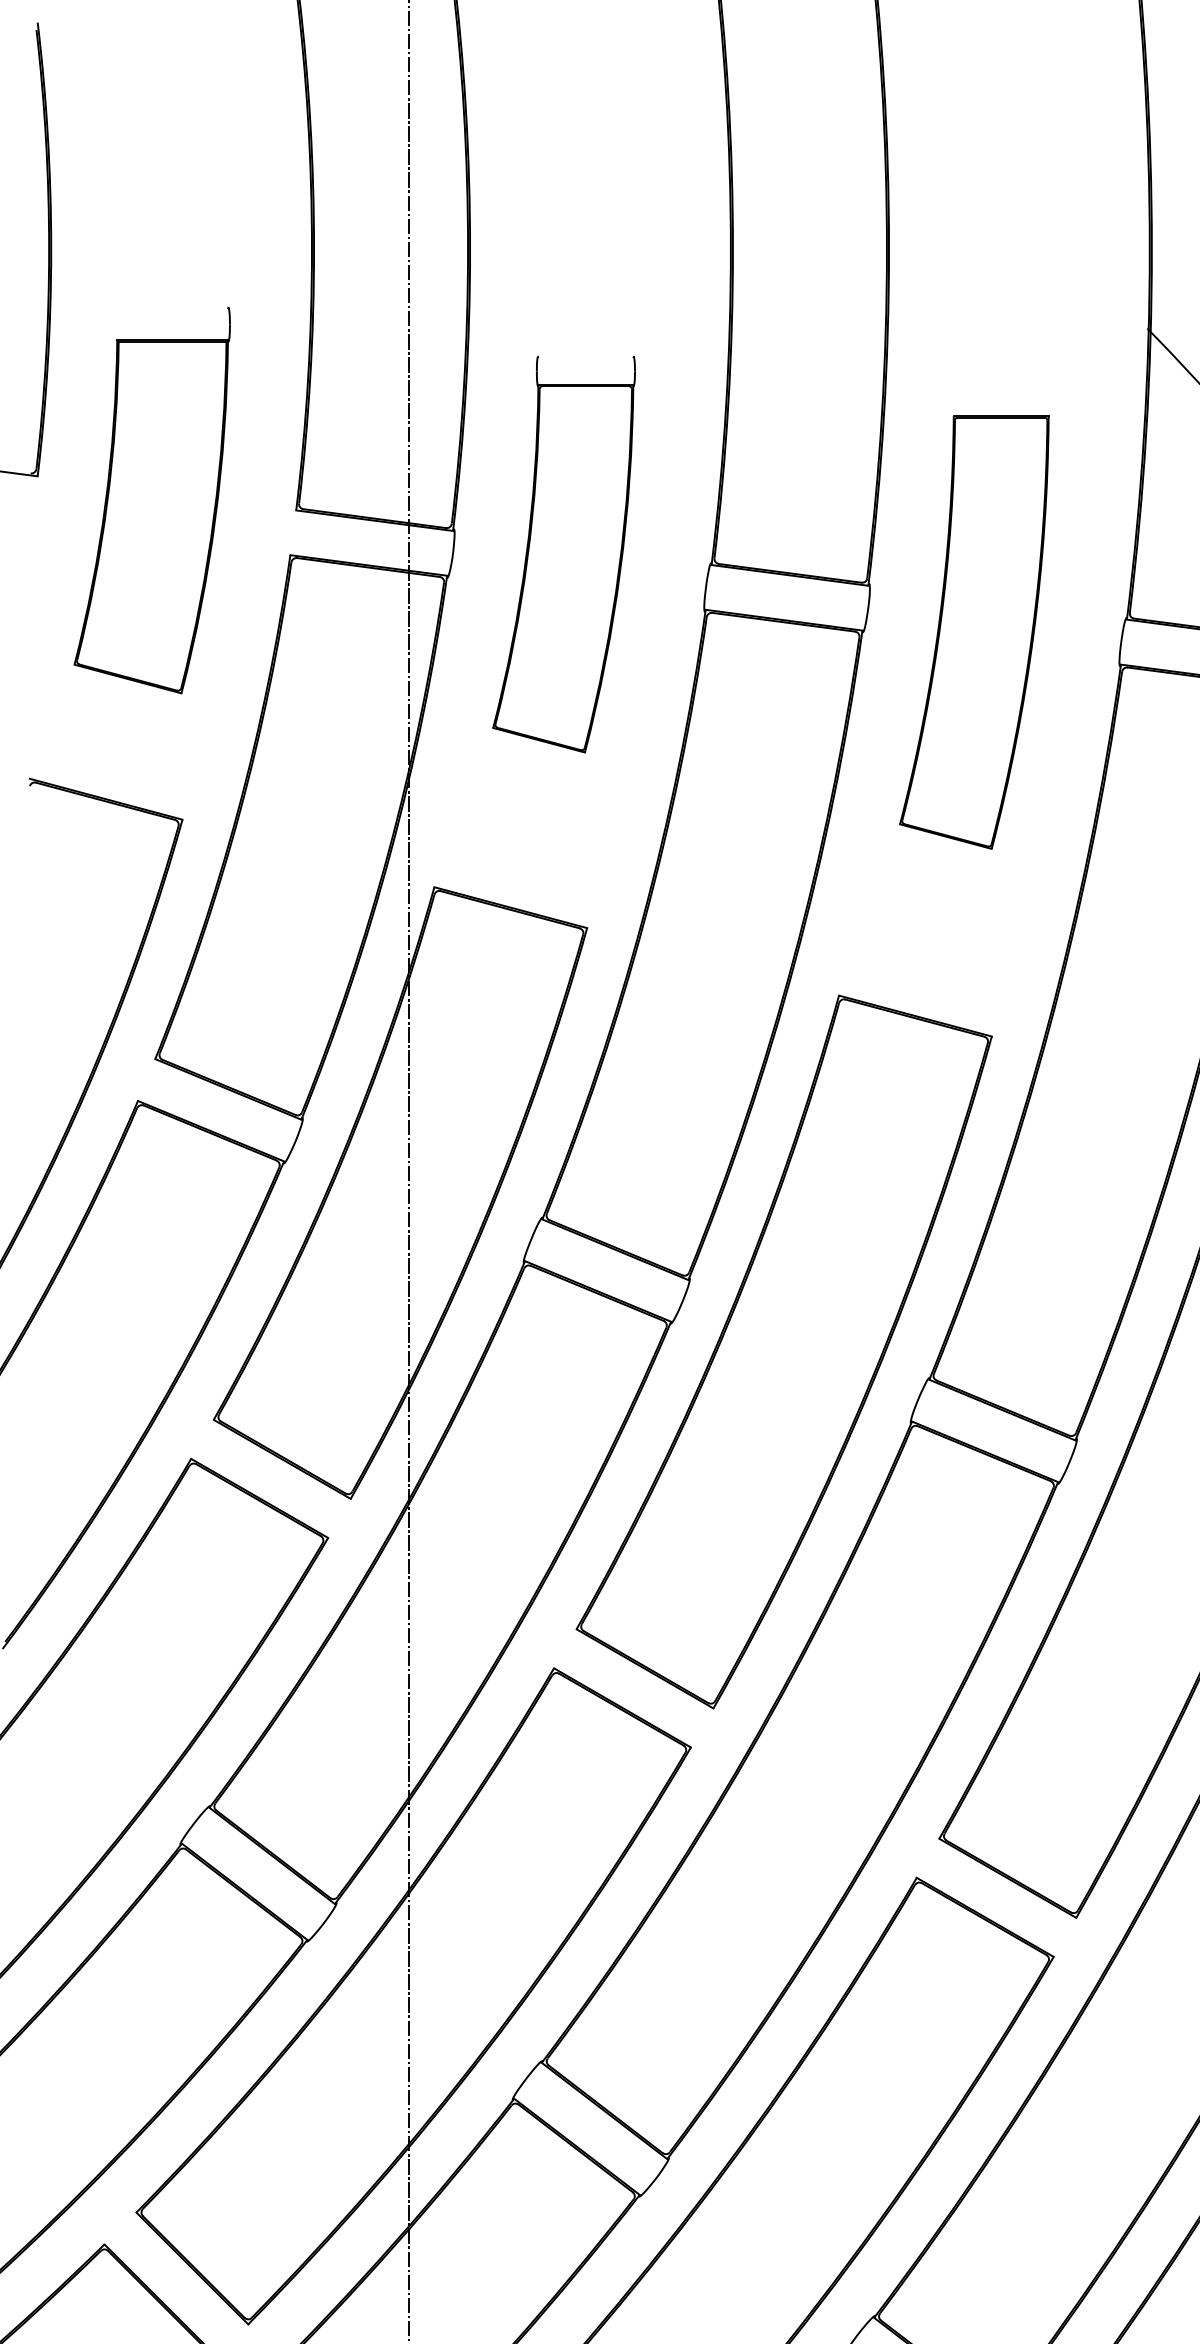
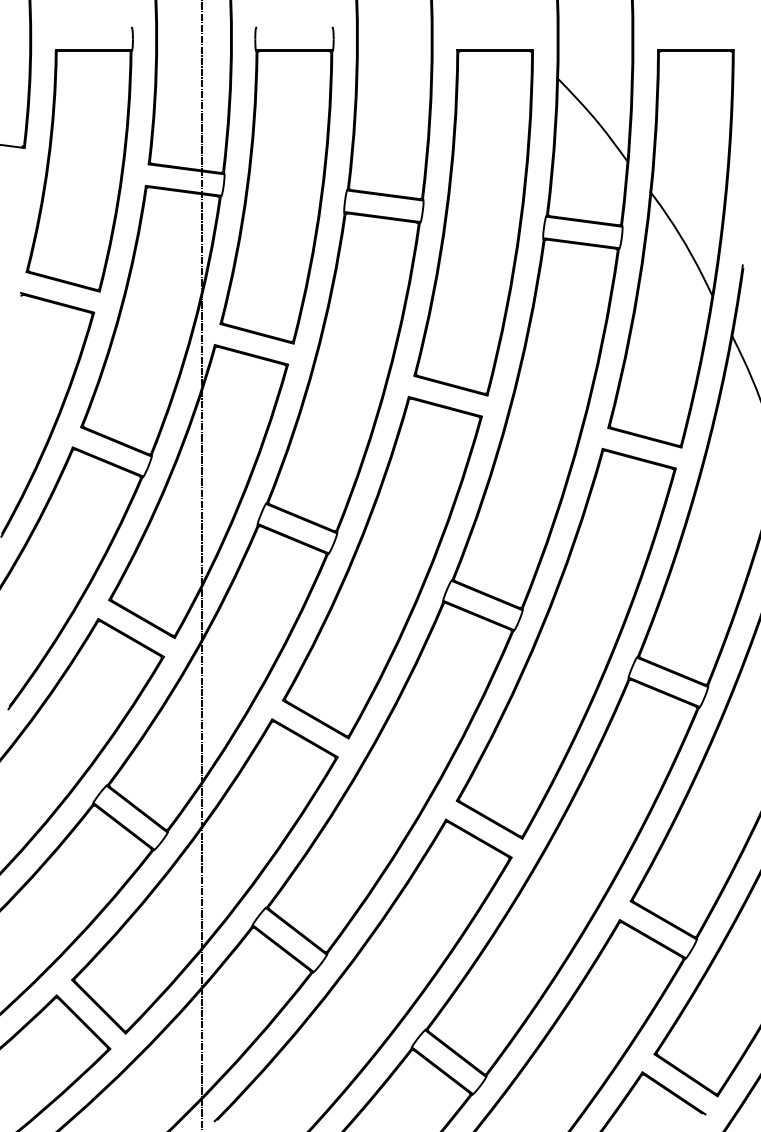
part: (151, 500) -> (79, 159), size x1.43
part: (563, 554) -> (276, 185), size x1.67
part: (974, 631) -> (473, 222), size x1.67

